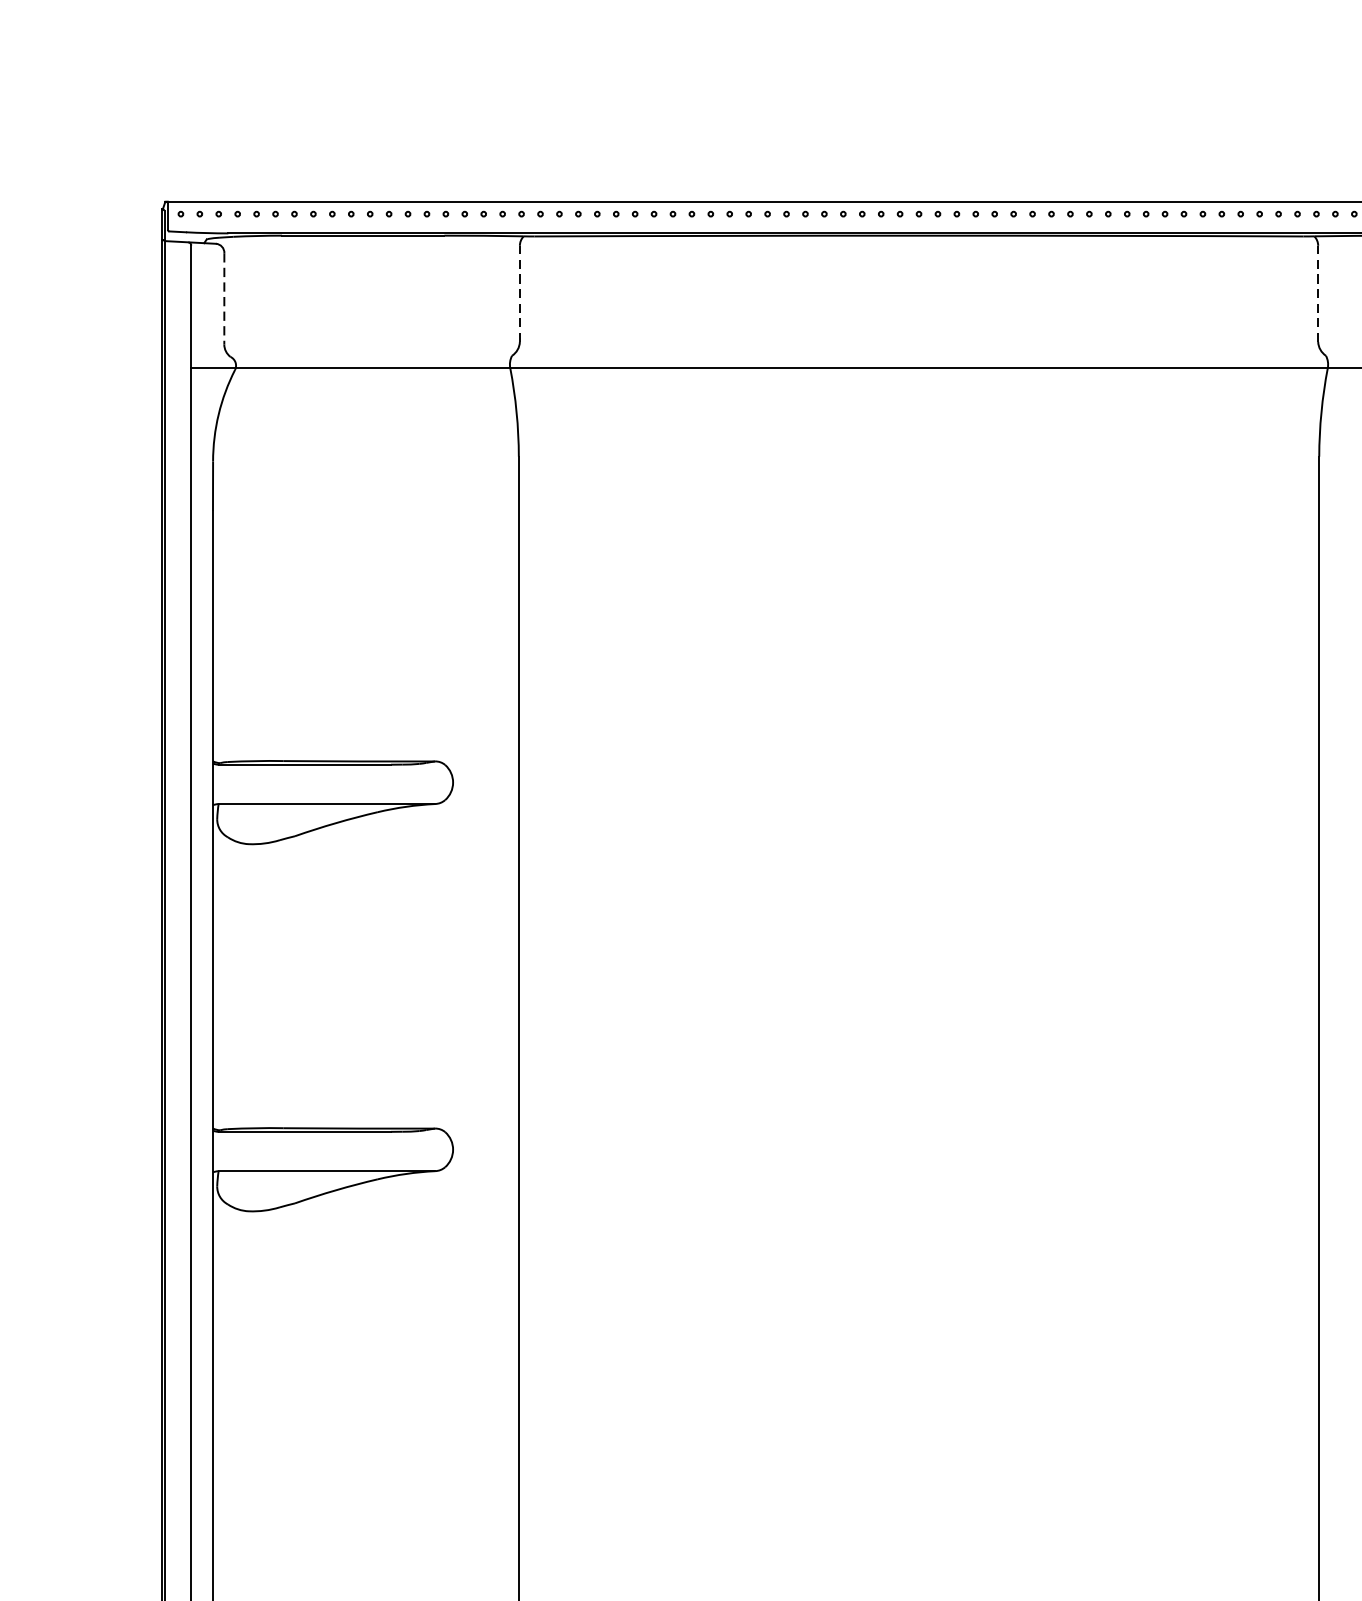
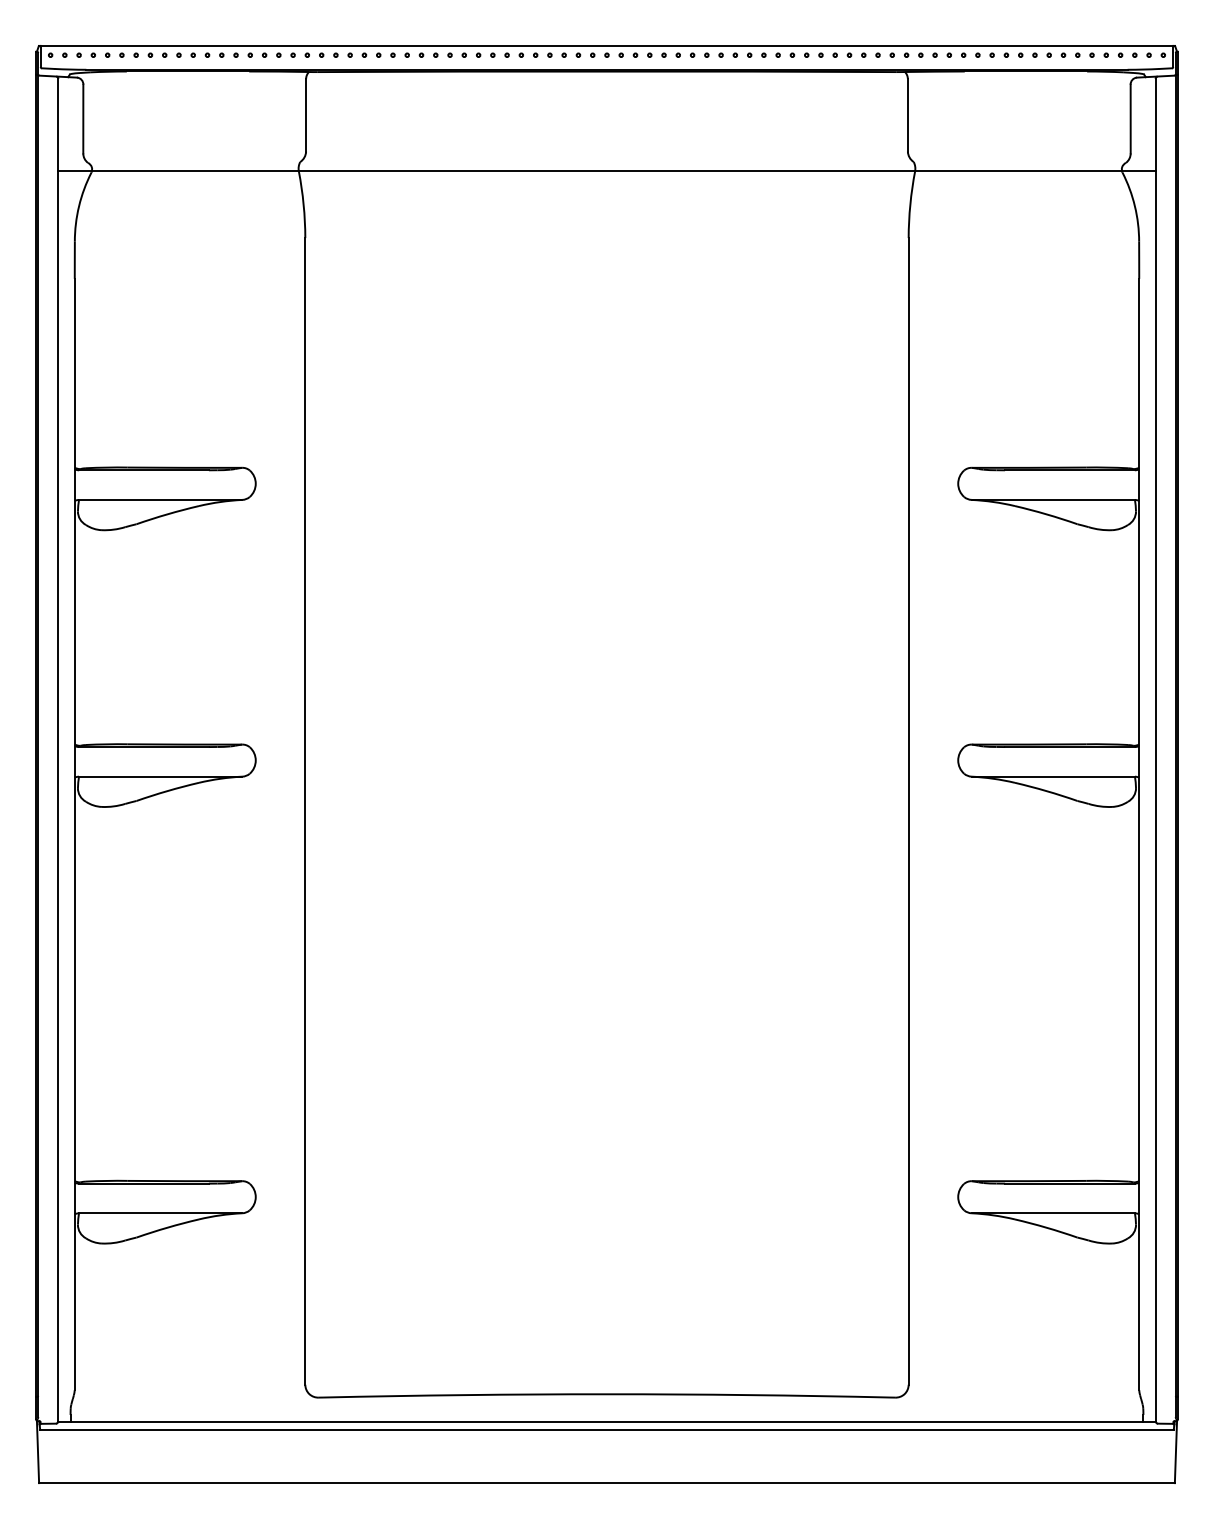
line: (520, 292) -> (306, 114), dashed -> solid
line: (1317, 292) -> (907, 114), dashed -> solid
line: (224, 299) -> (83, 119), dashed -> solid

